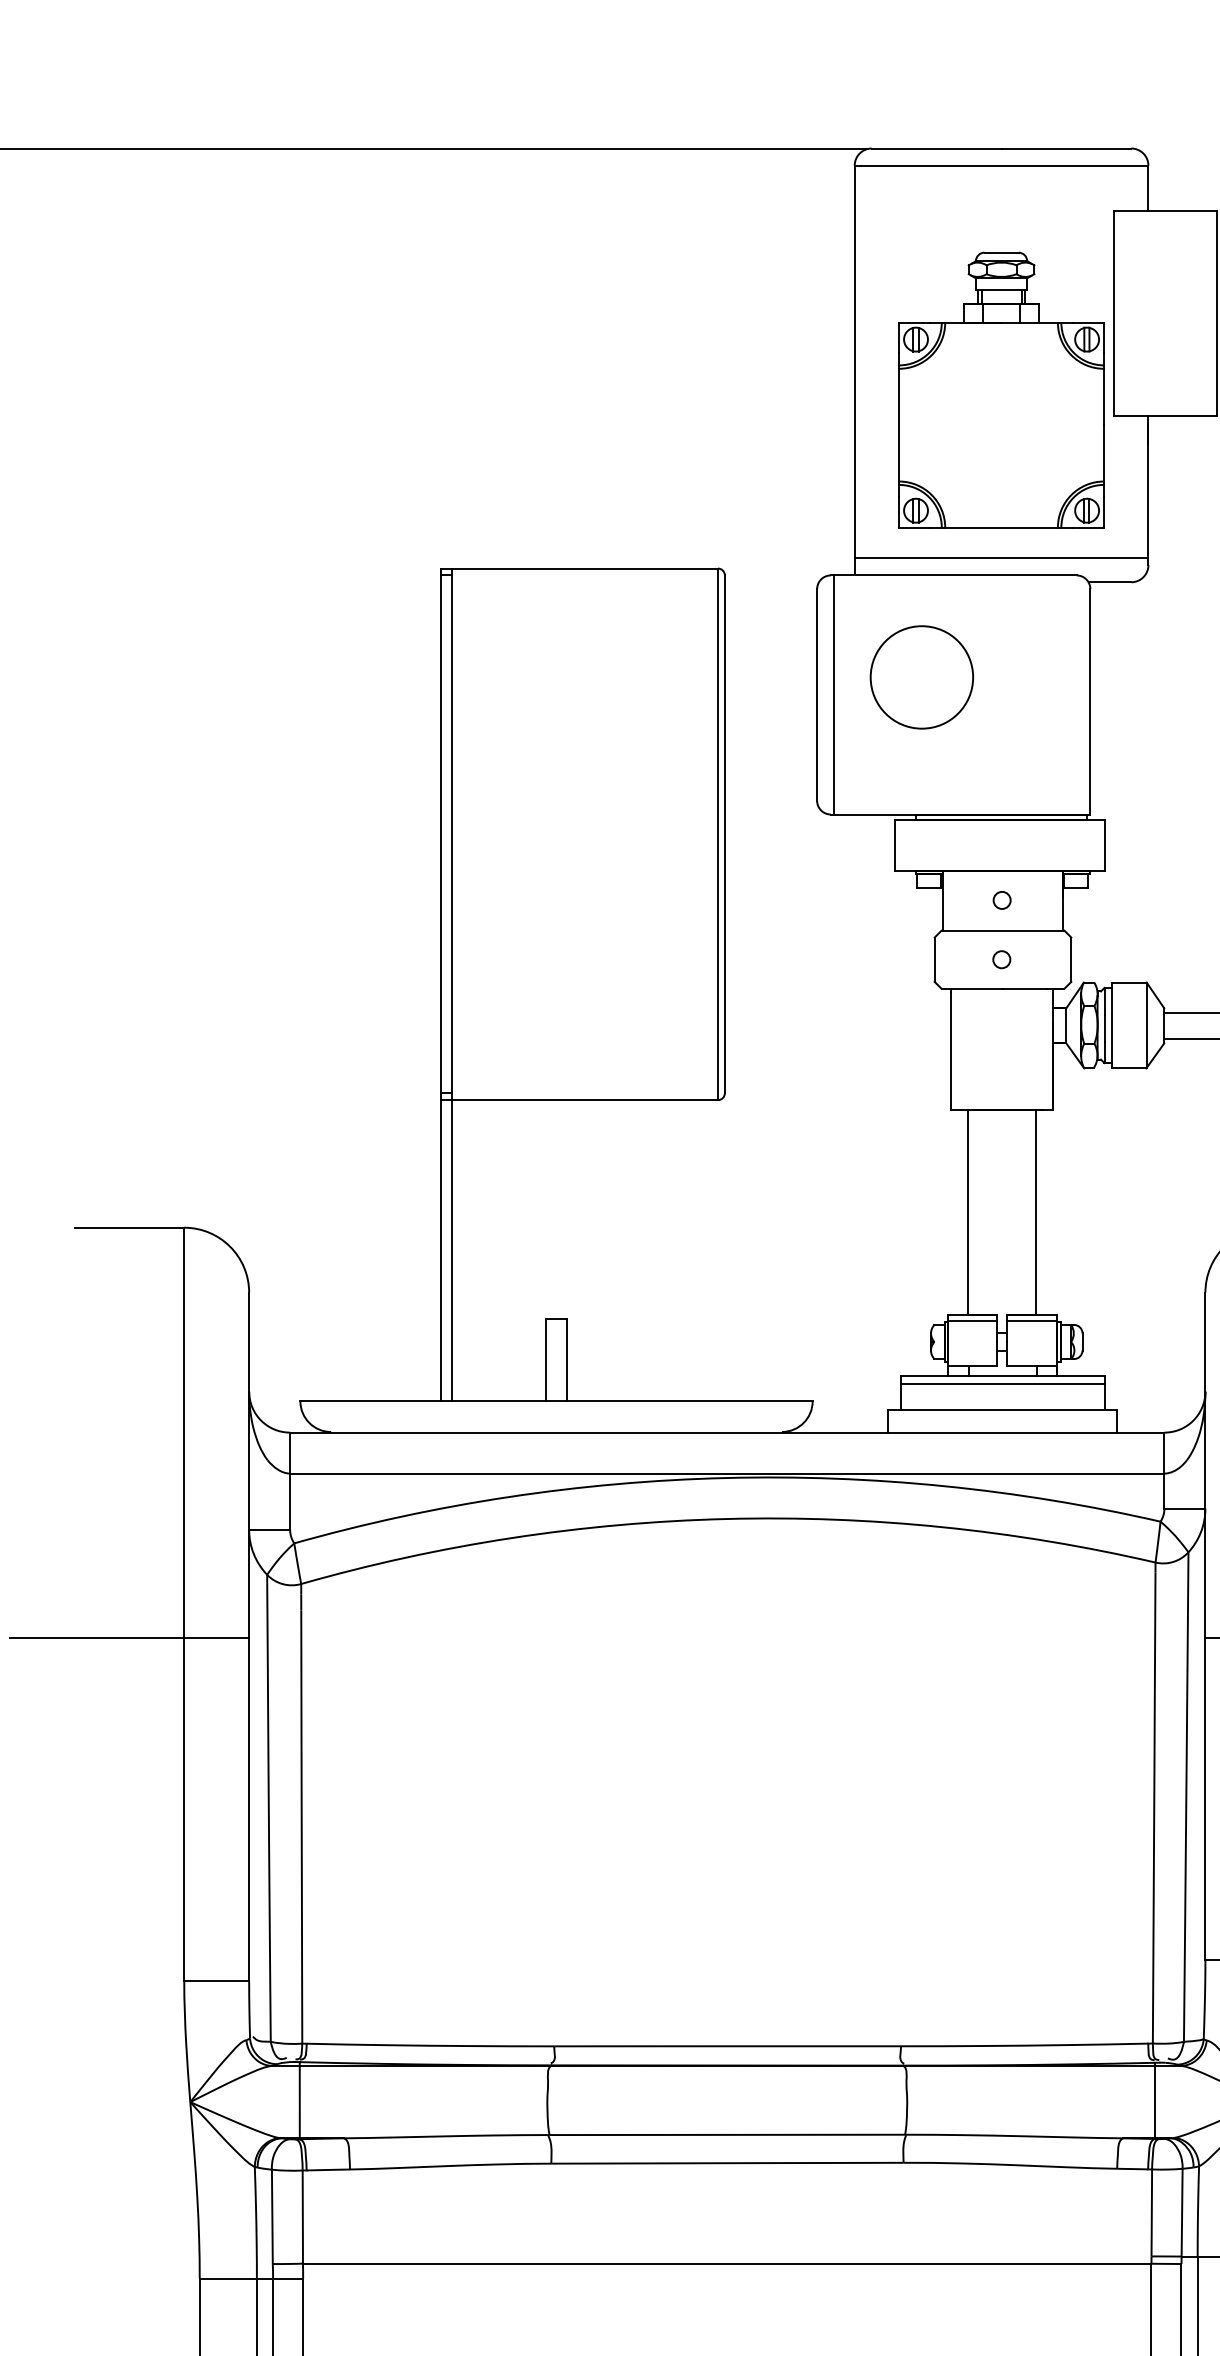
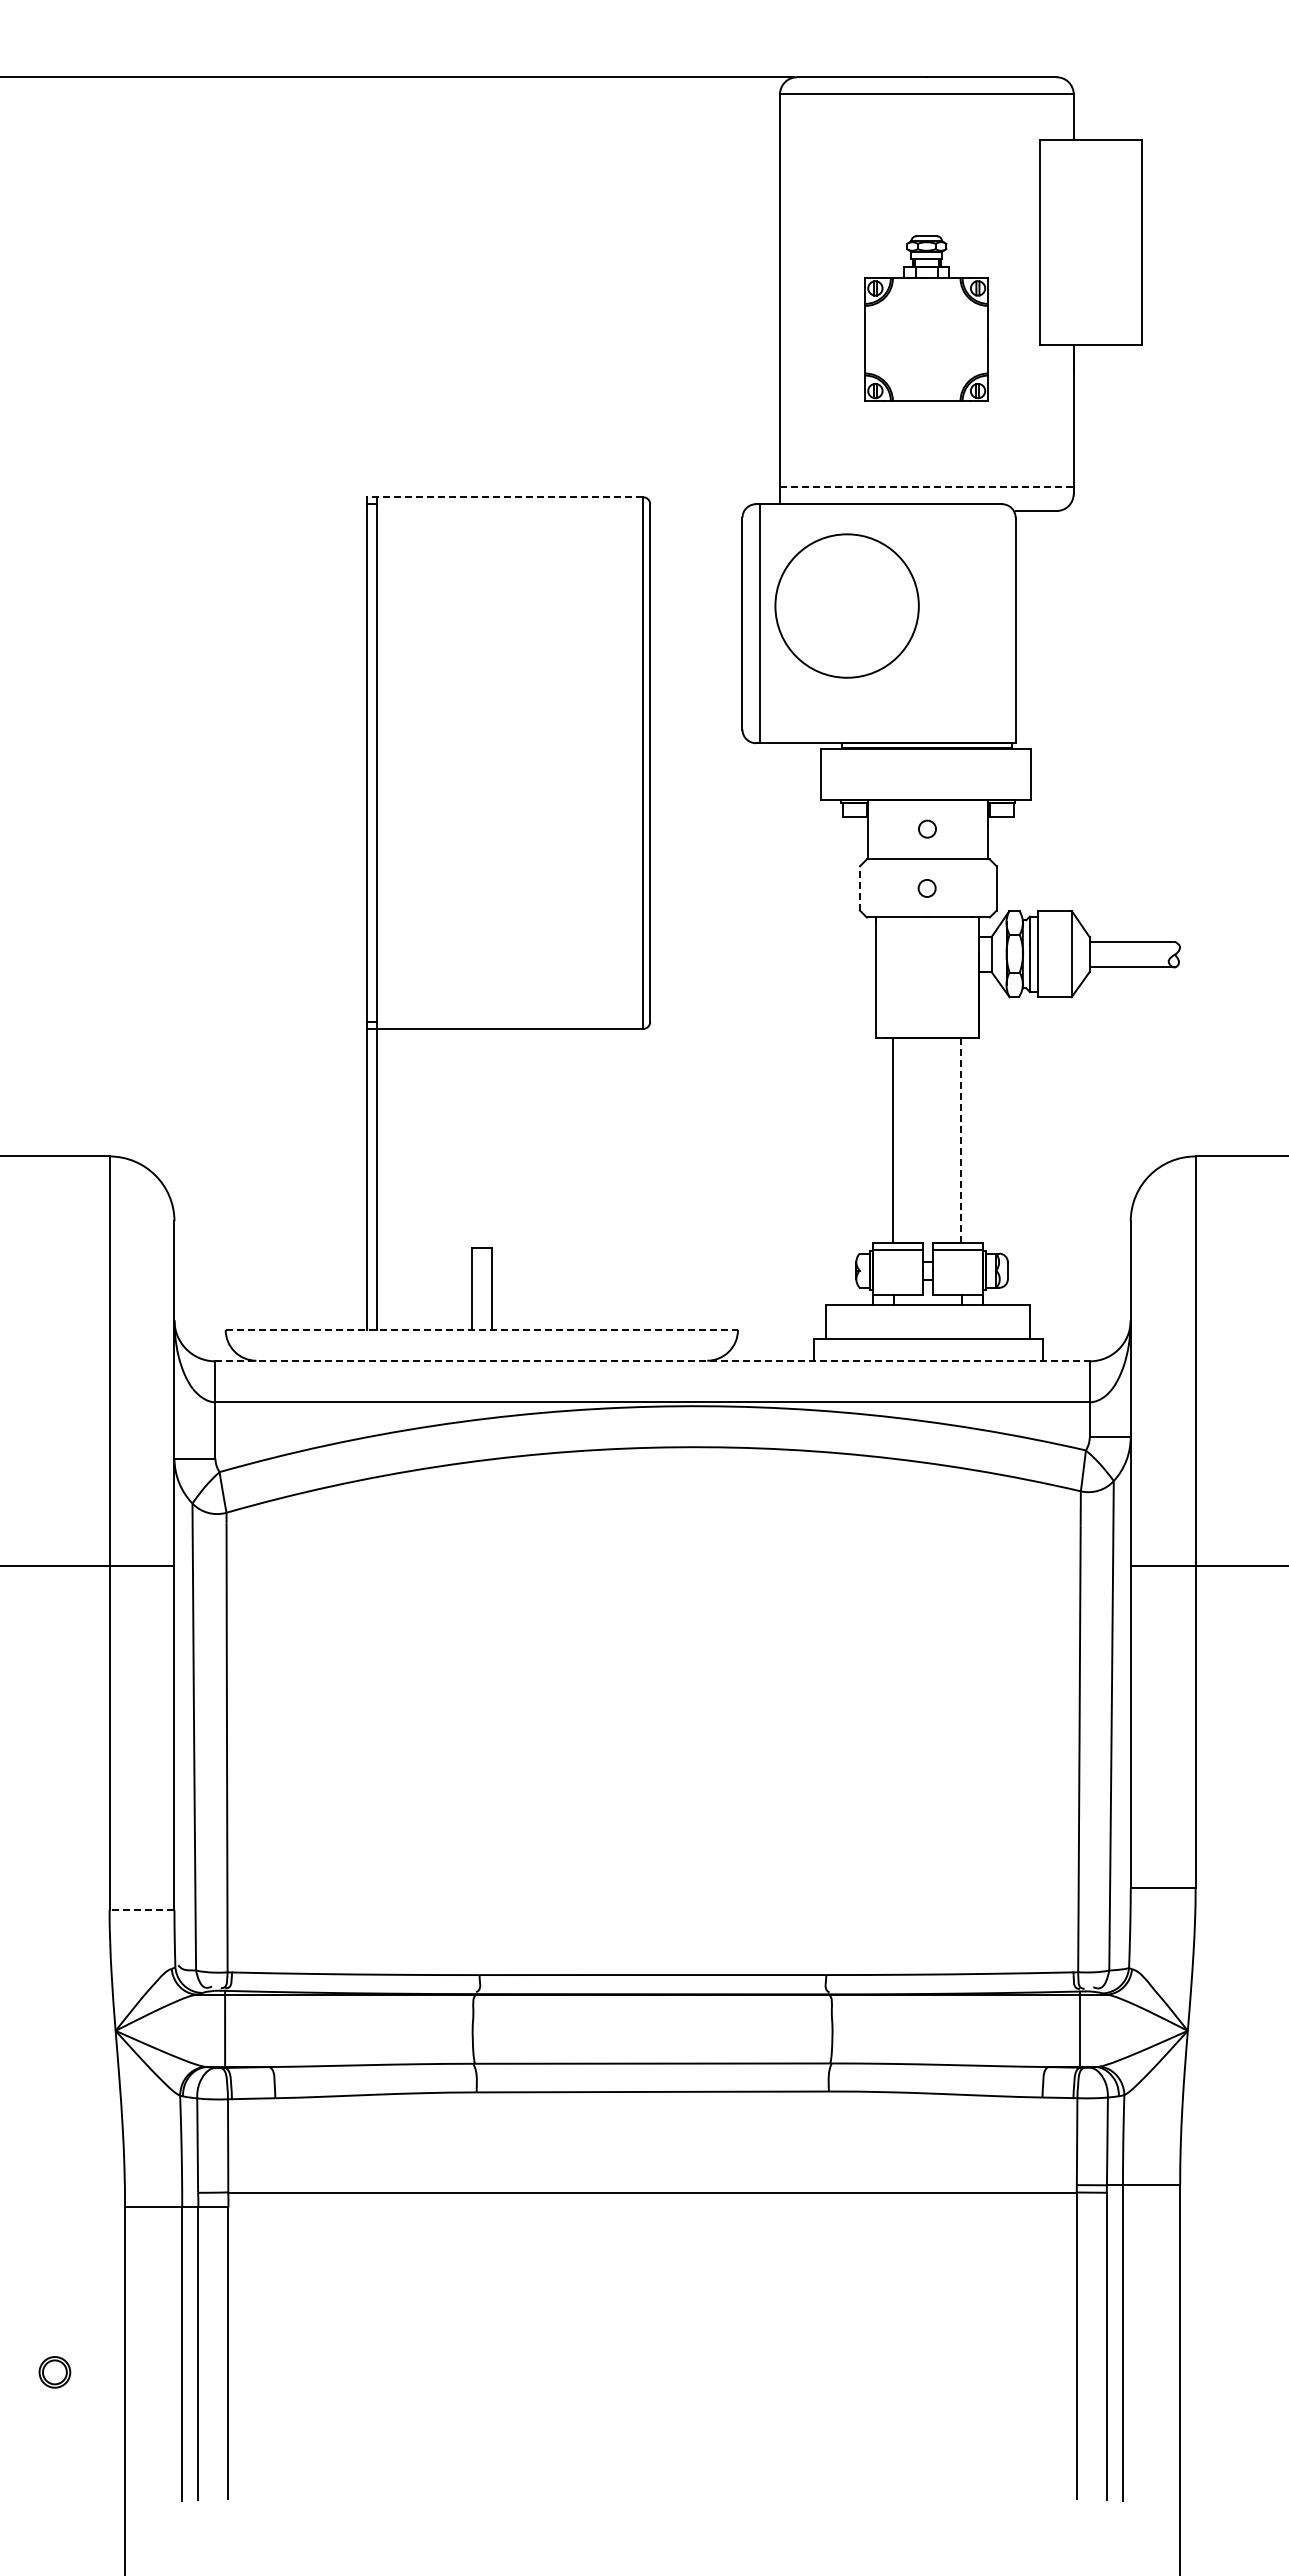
part: (1001, 389) -> (926, 318), size x0.6
line: (1001, 558) -> (926, 487), solid -> dashed
line: (579, 568) -> (504, 497), solid -> dashed
circle: (922, 677) -> (847, 606), size x1.4
line: (935, 958) -> (860, 887), solid -> dashed
line: (1036, 1211) -> (961, 1140), solid -> dashed
line: (1002, 1383) -> (927, 1312), removed
line: (557, 1401) -> (482, 1330), solid -> dashed
line: (728, 1432) -> (653, 1361), solid -> dashed
line: (216, 1981) -> (141, 1910), solid -> dashed

